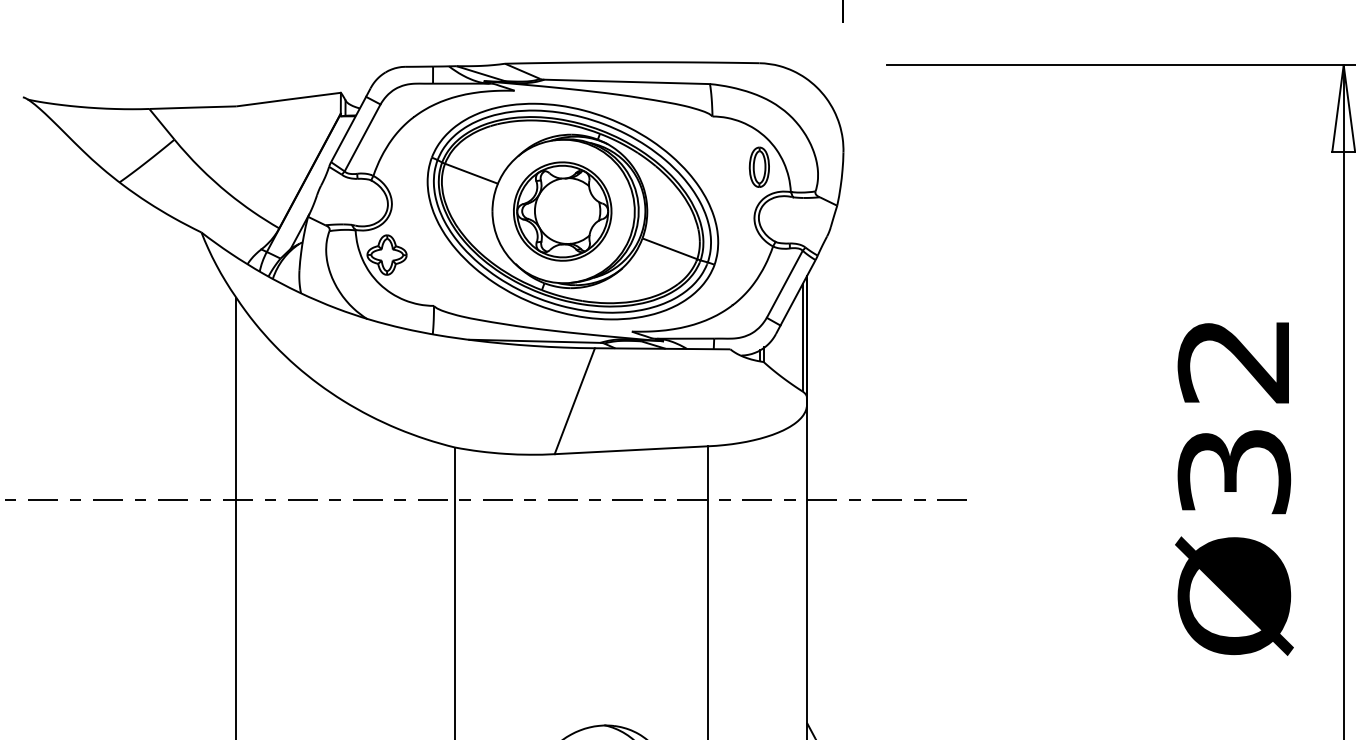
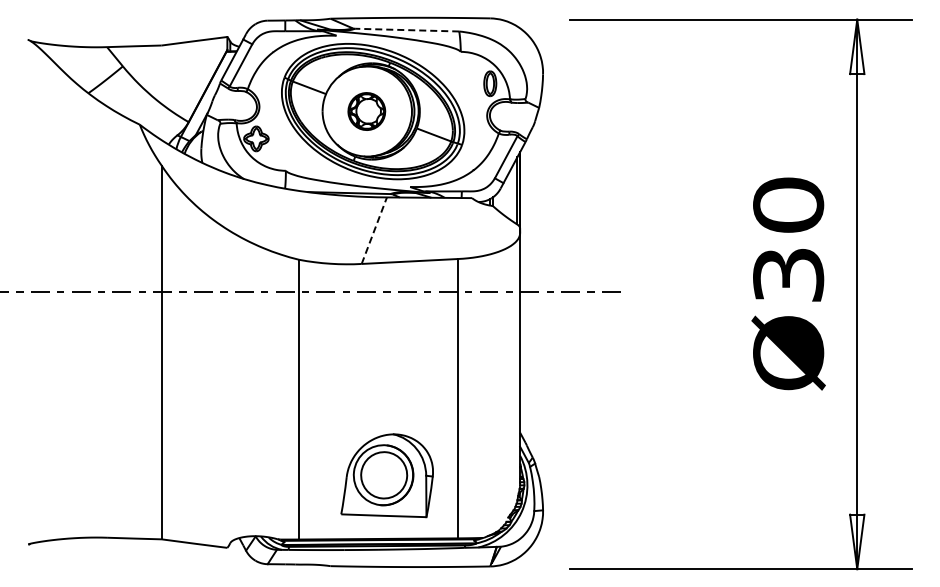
line: (626, 82) -> (406, 30), solid -> dashed
part: (562, 211) -> (366, 111), size x0.6
text: (1234, 359) -> (788, 204), Ø32 -> Ø30
line: (575, 400) -> (374, 230), solid -> dashed

